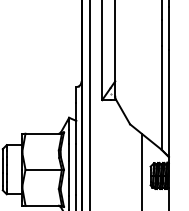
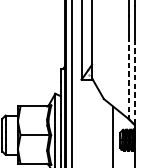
line: (161, 98) -> (128, 78), solid -> dashed
line: (168, 103) -> (134, 82), solid -> dashed

